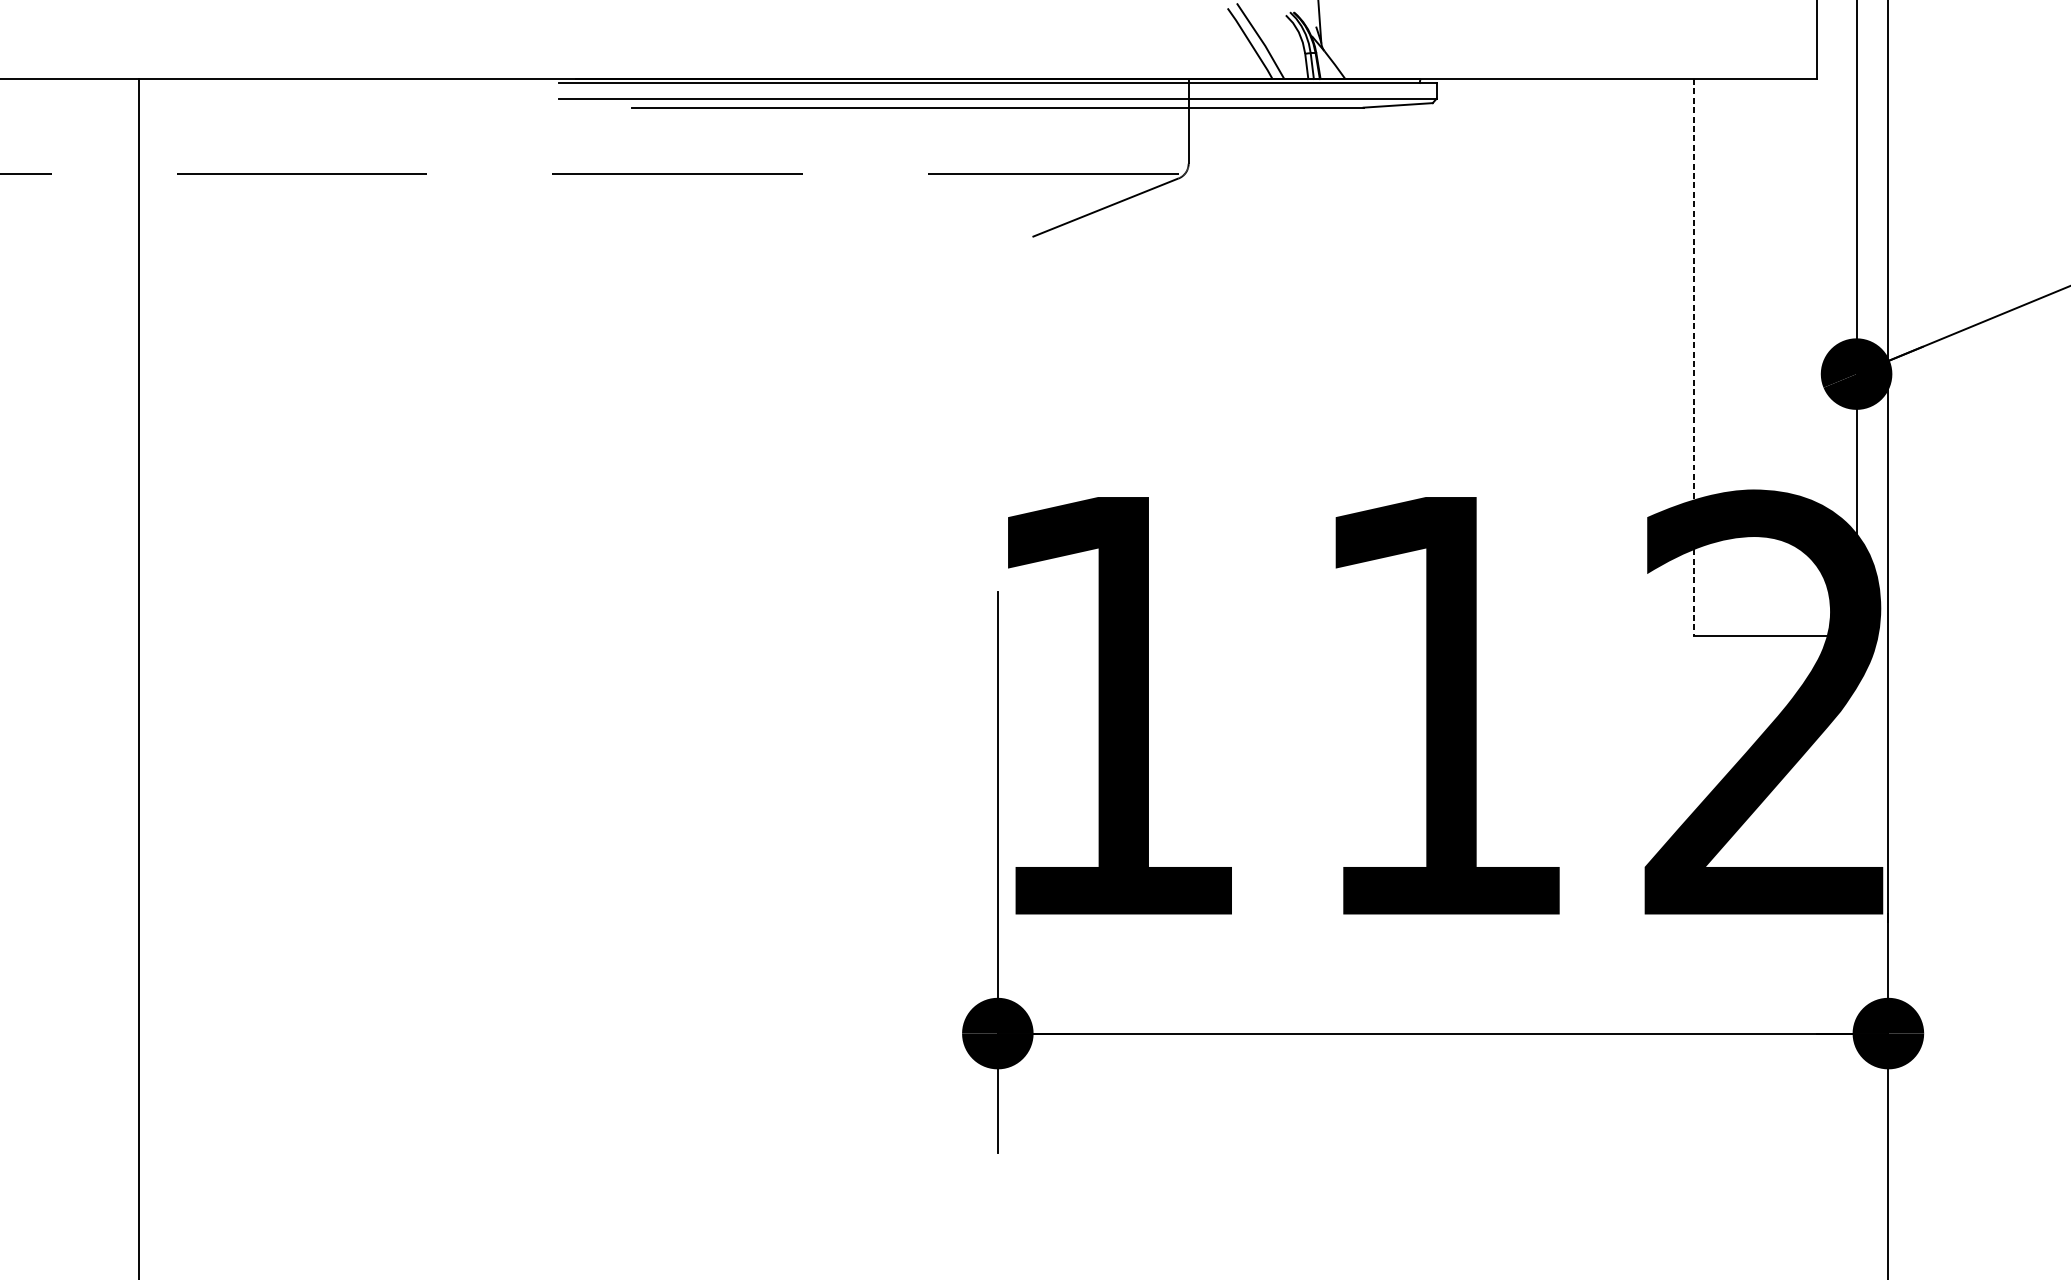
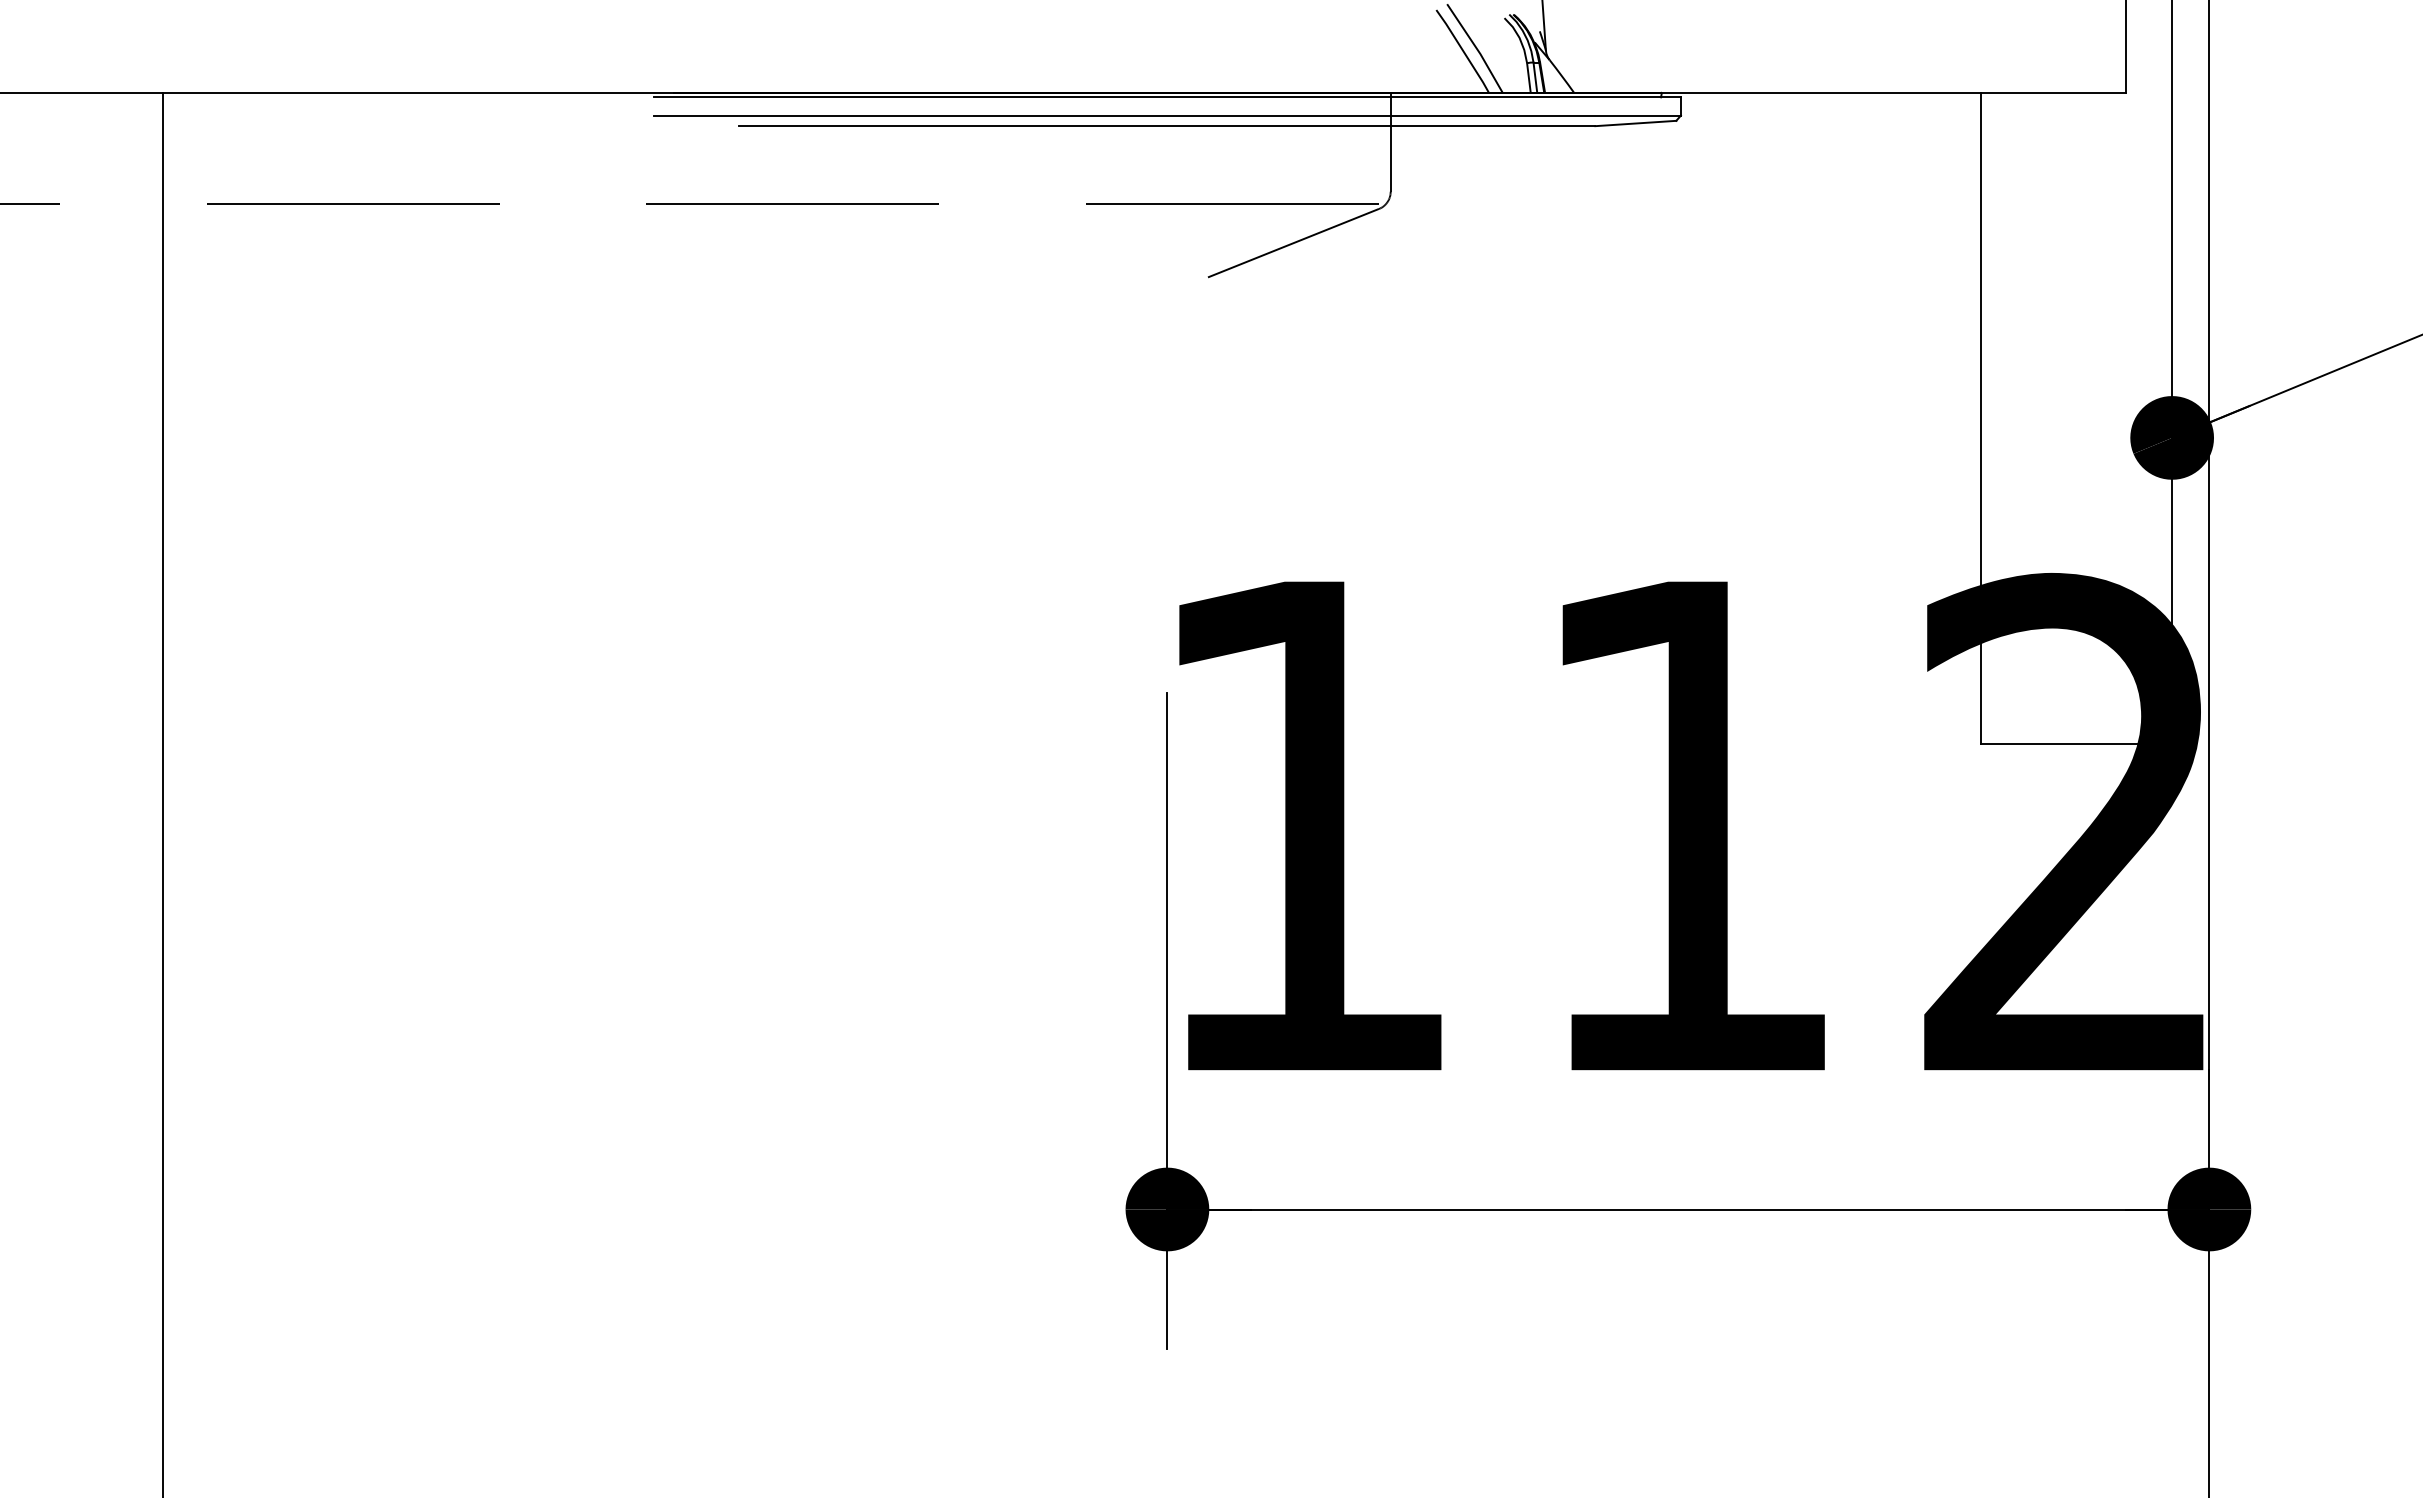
line: (1693, 357) -> (1981, 418), dashed -> solid

